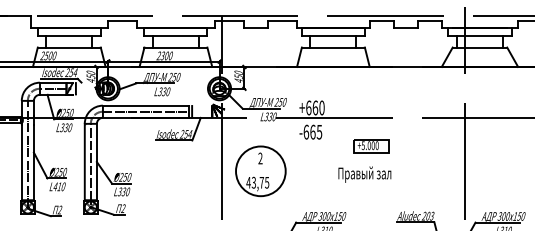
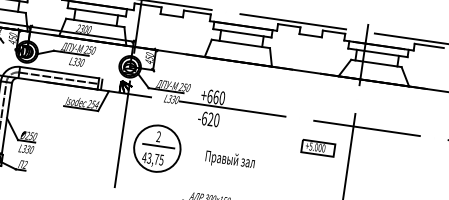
text: (316, 131) -> (214, 119), -665 -> -620
part: (371, 146) -> (318, 148), moved
line: (261, 168) -> (158, 146), added
text: (364, 174) -> (229, 160), moved

